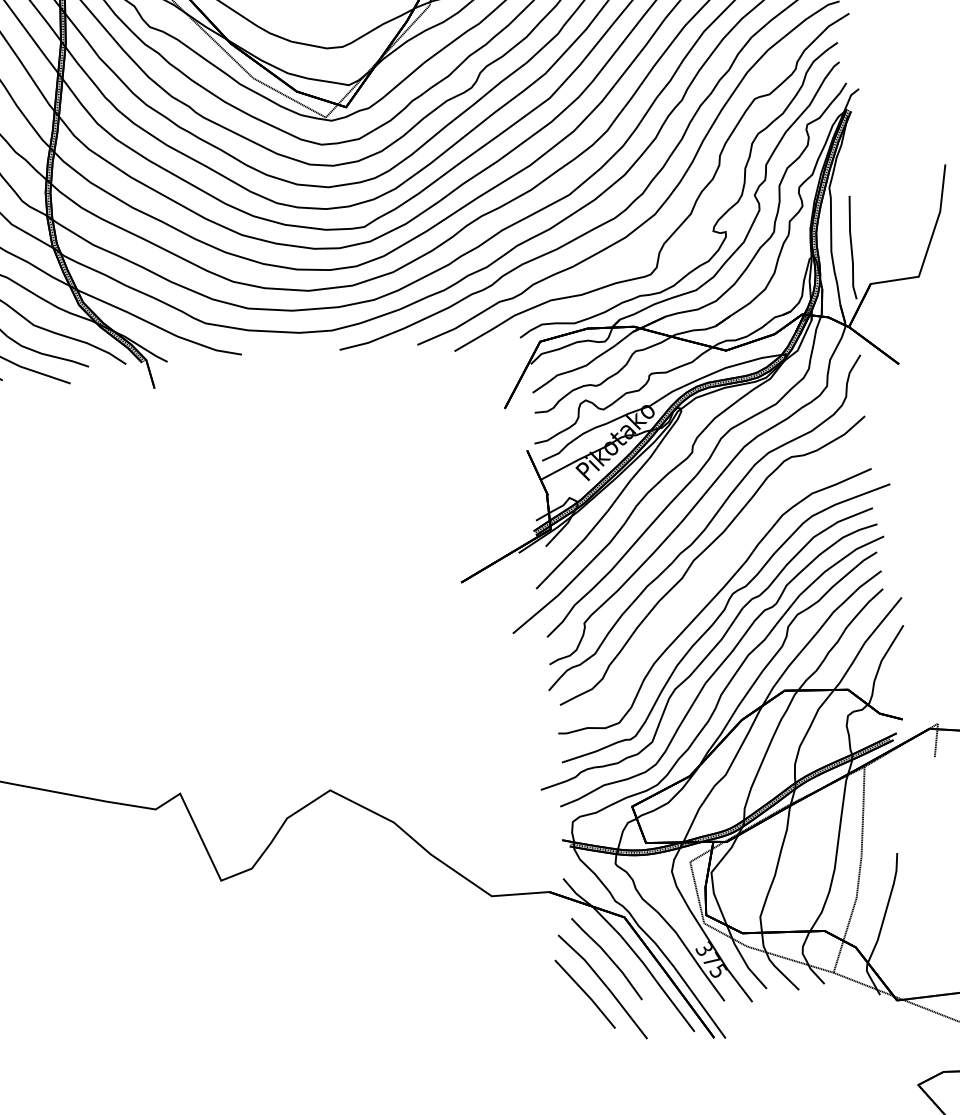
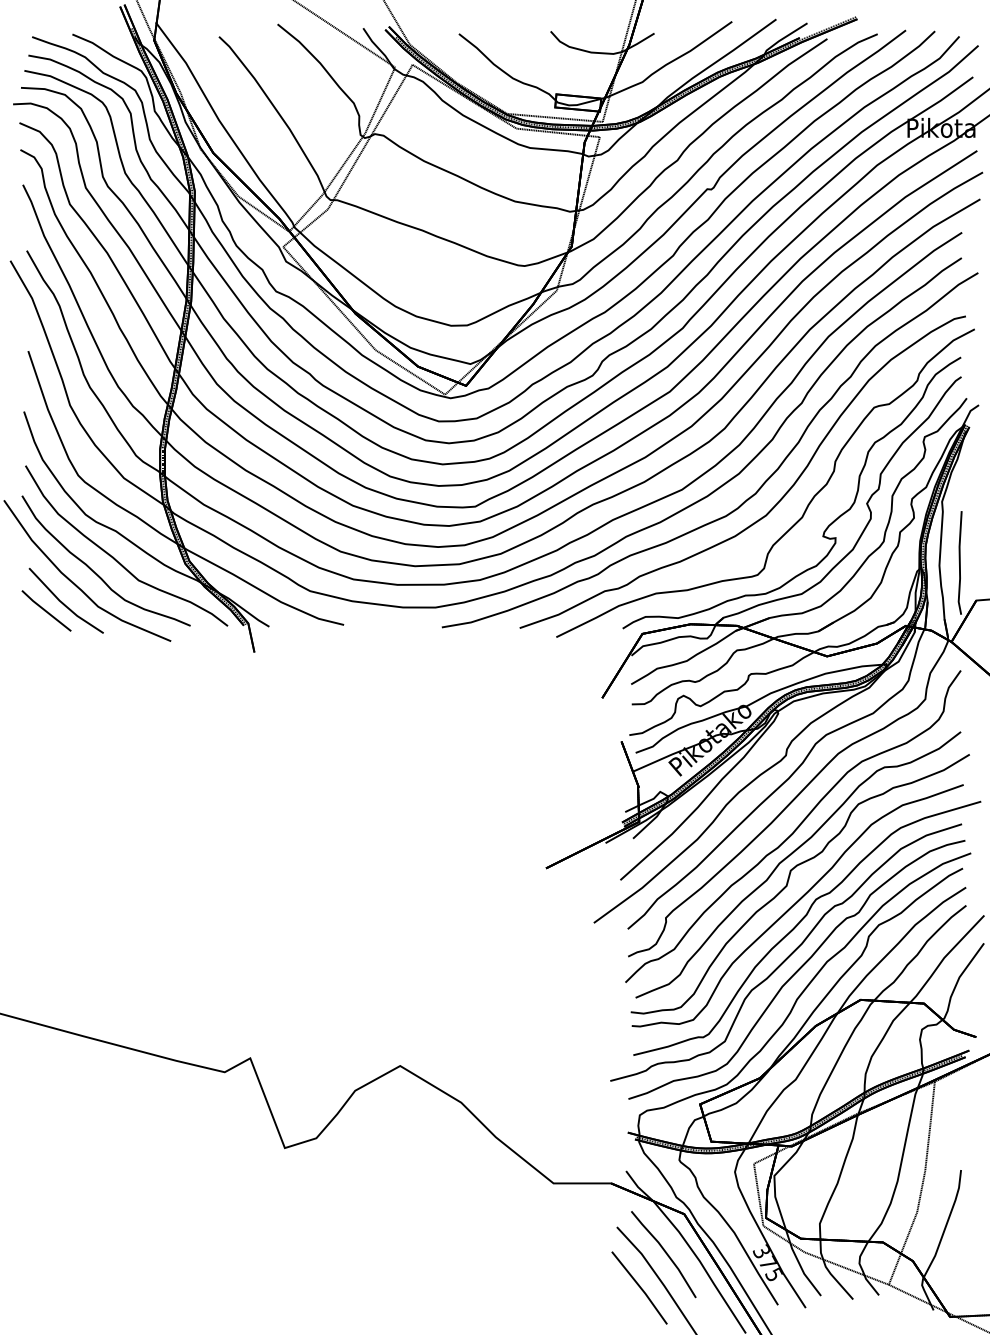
part: (704, 579) -> (788, 883), added

